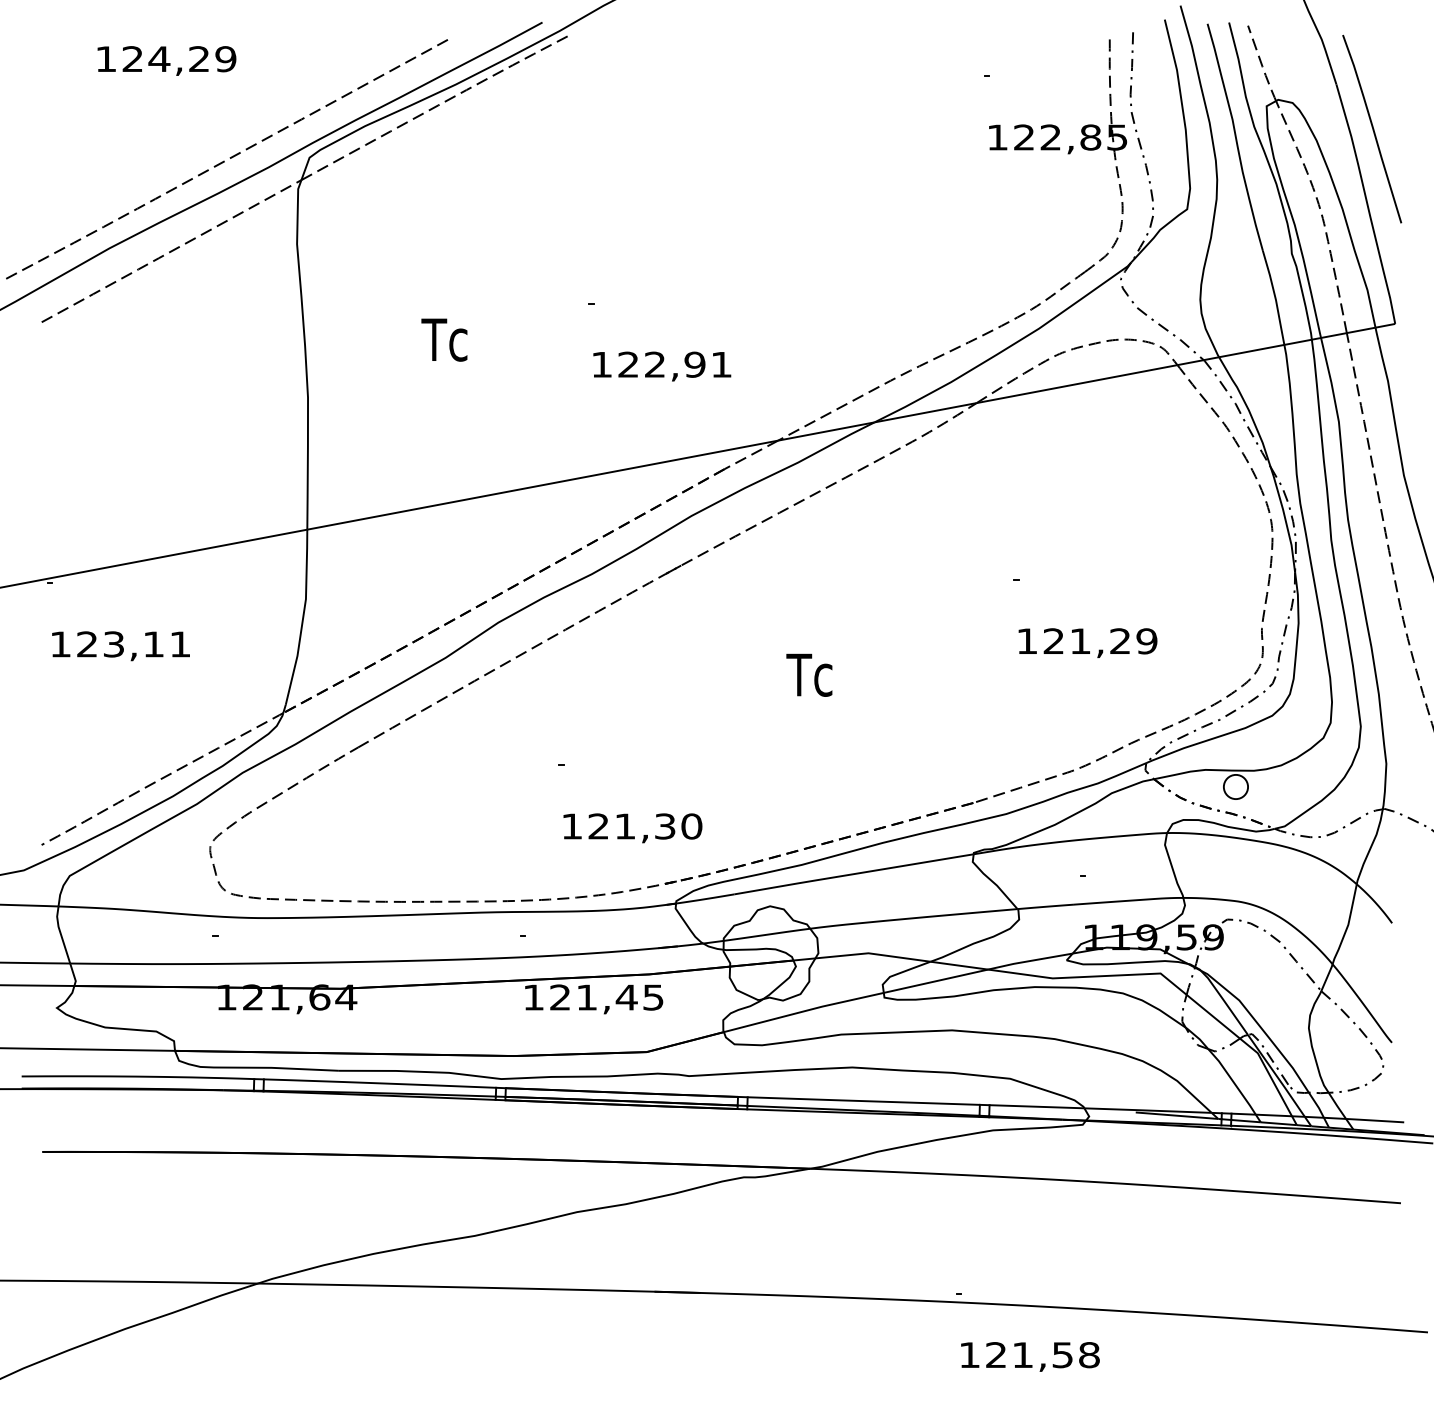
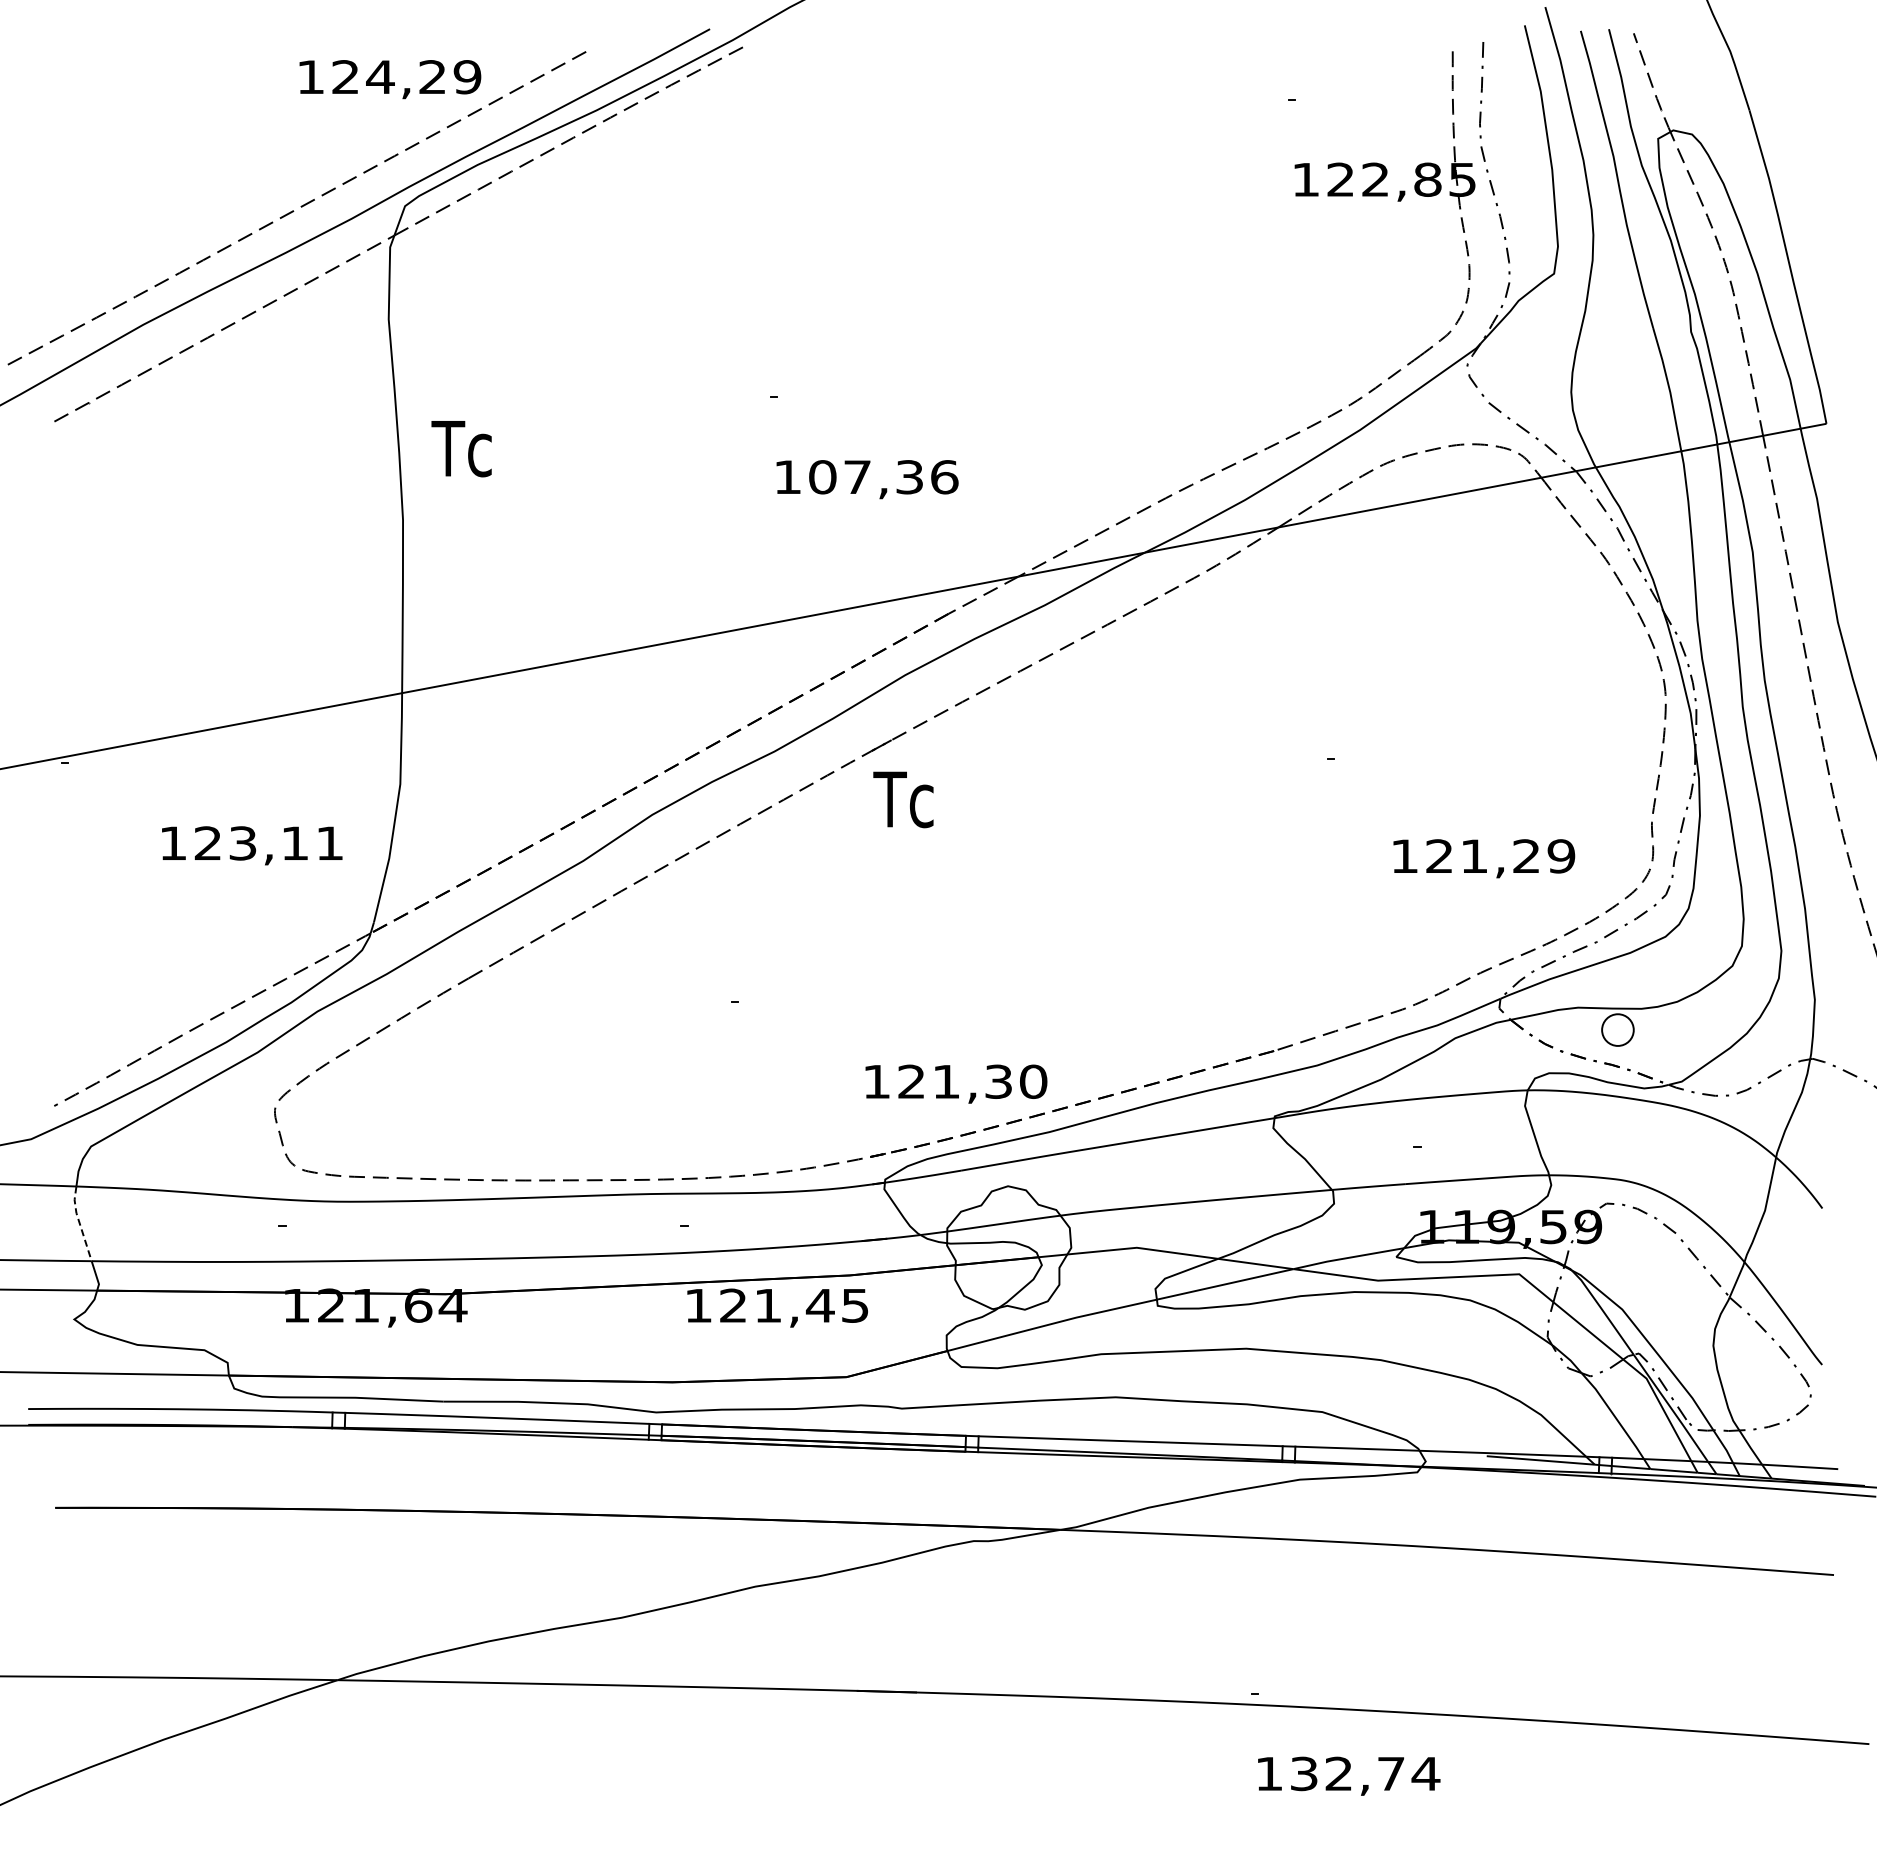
text: (167, 60) -> (390, 79), moved
curve: (1372, 128) -> (1796, 168), removed
text: (444, 340) -> (461, 449), moved
text: (674, 364) -> (883, 477), 122,91 -> 107,36
text: (1088, 642) -> (1484, 858), moved
text: (121, 646) -> (252, 845), moved
text: (809, 675) -> (903, 799), moved
text: (632, 827) -> (956, 1083), moved
line: (60, 934) -> (79, 1223), solid -> dashed
text: (1043, 1354) -> (1365, 1773), 121,58 -> 132,74

